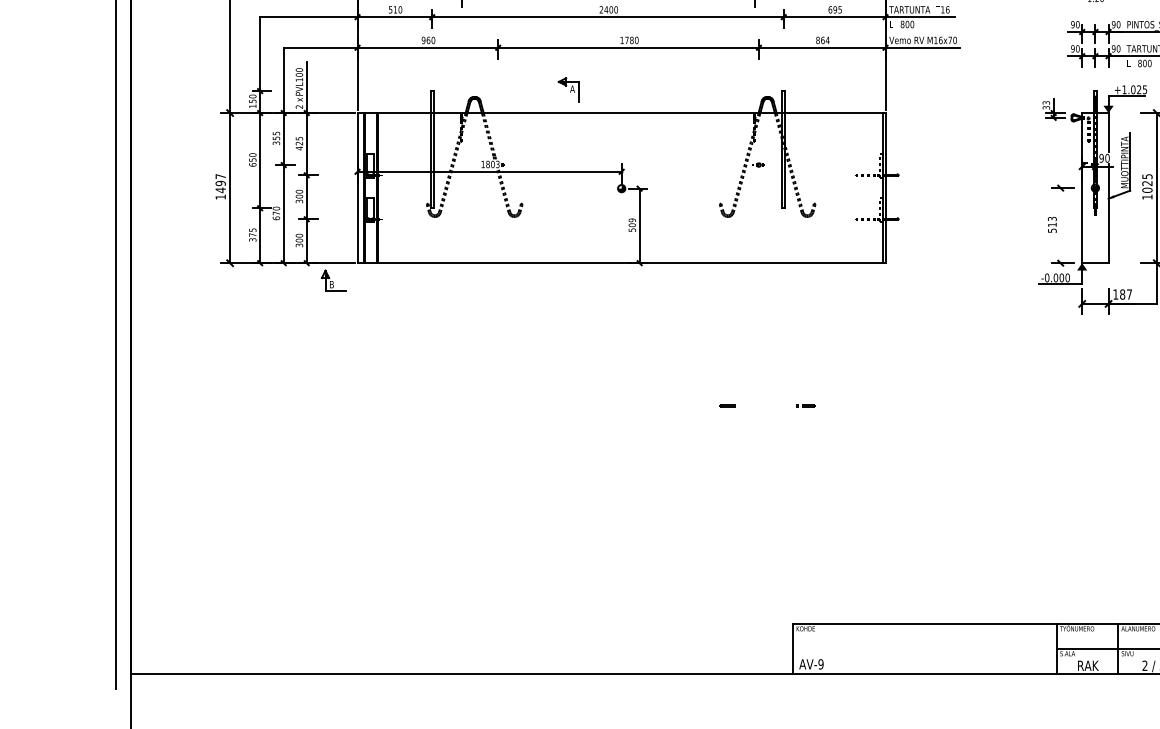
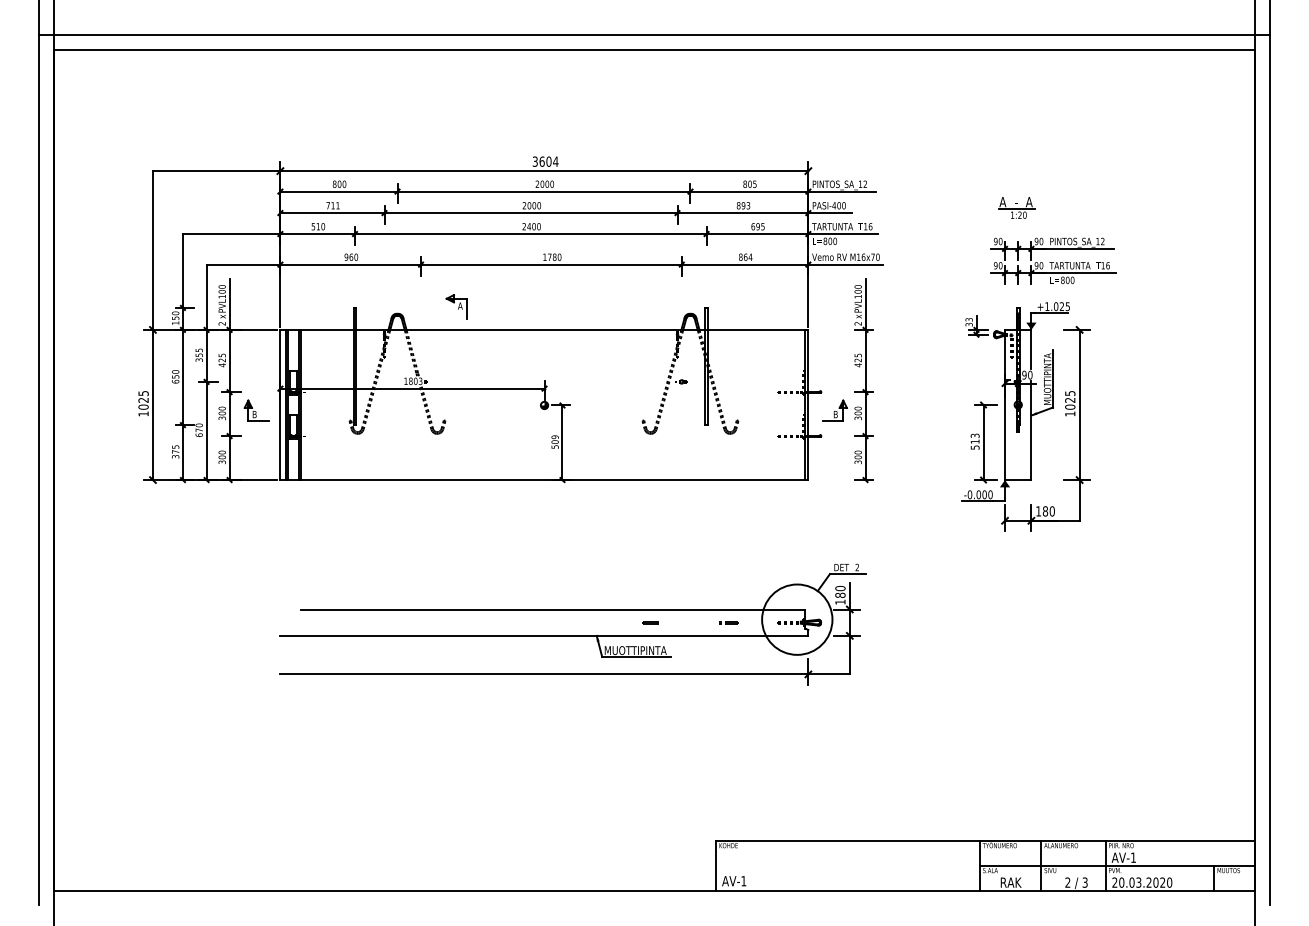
part: (568, 89) -> (456, 306), moved
part: (931, 174) -> (854, 391), added
text: (220, 183) -> (143, 400), 1497 -> 1025
line: (1060, 225) -> (983, 442), added
part: (333, 280) -> (256, 410), moved
text: (1128, 294) -> (1051, 511), 187 -> 180
part: (649, 418) -> (572, 635), added
text: (820, 664) -> (743, 881), AV-9 -> AV-1

